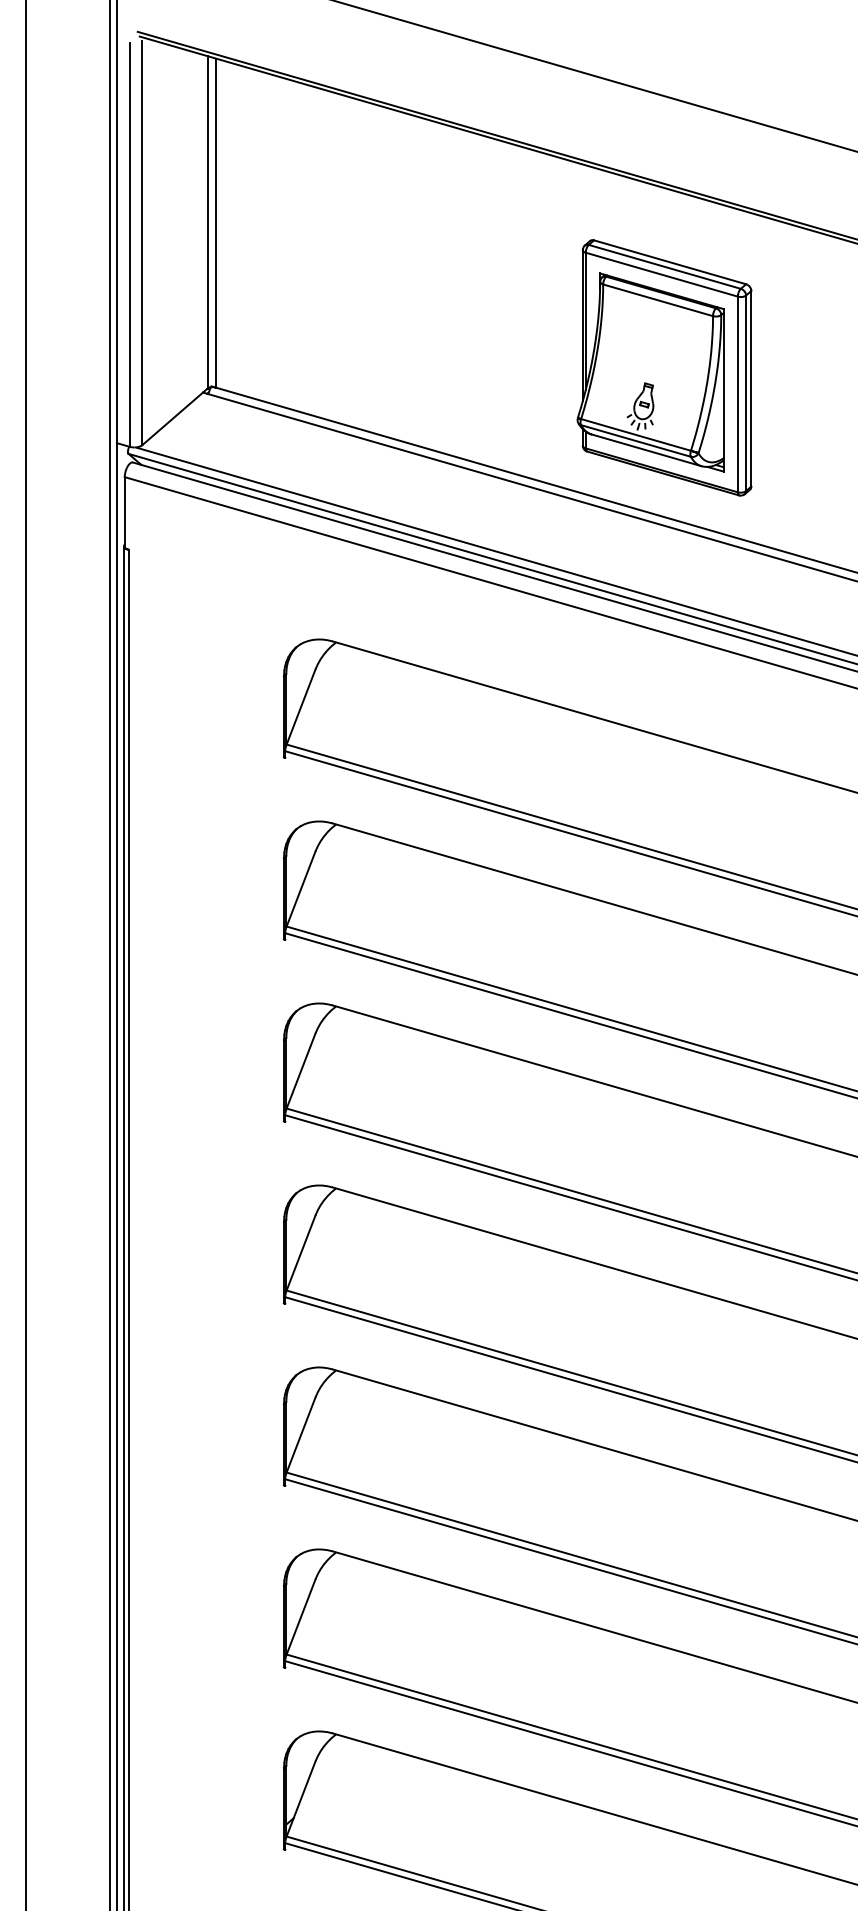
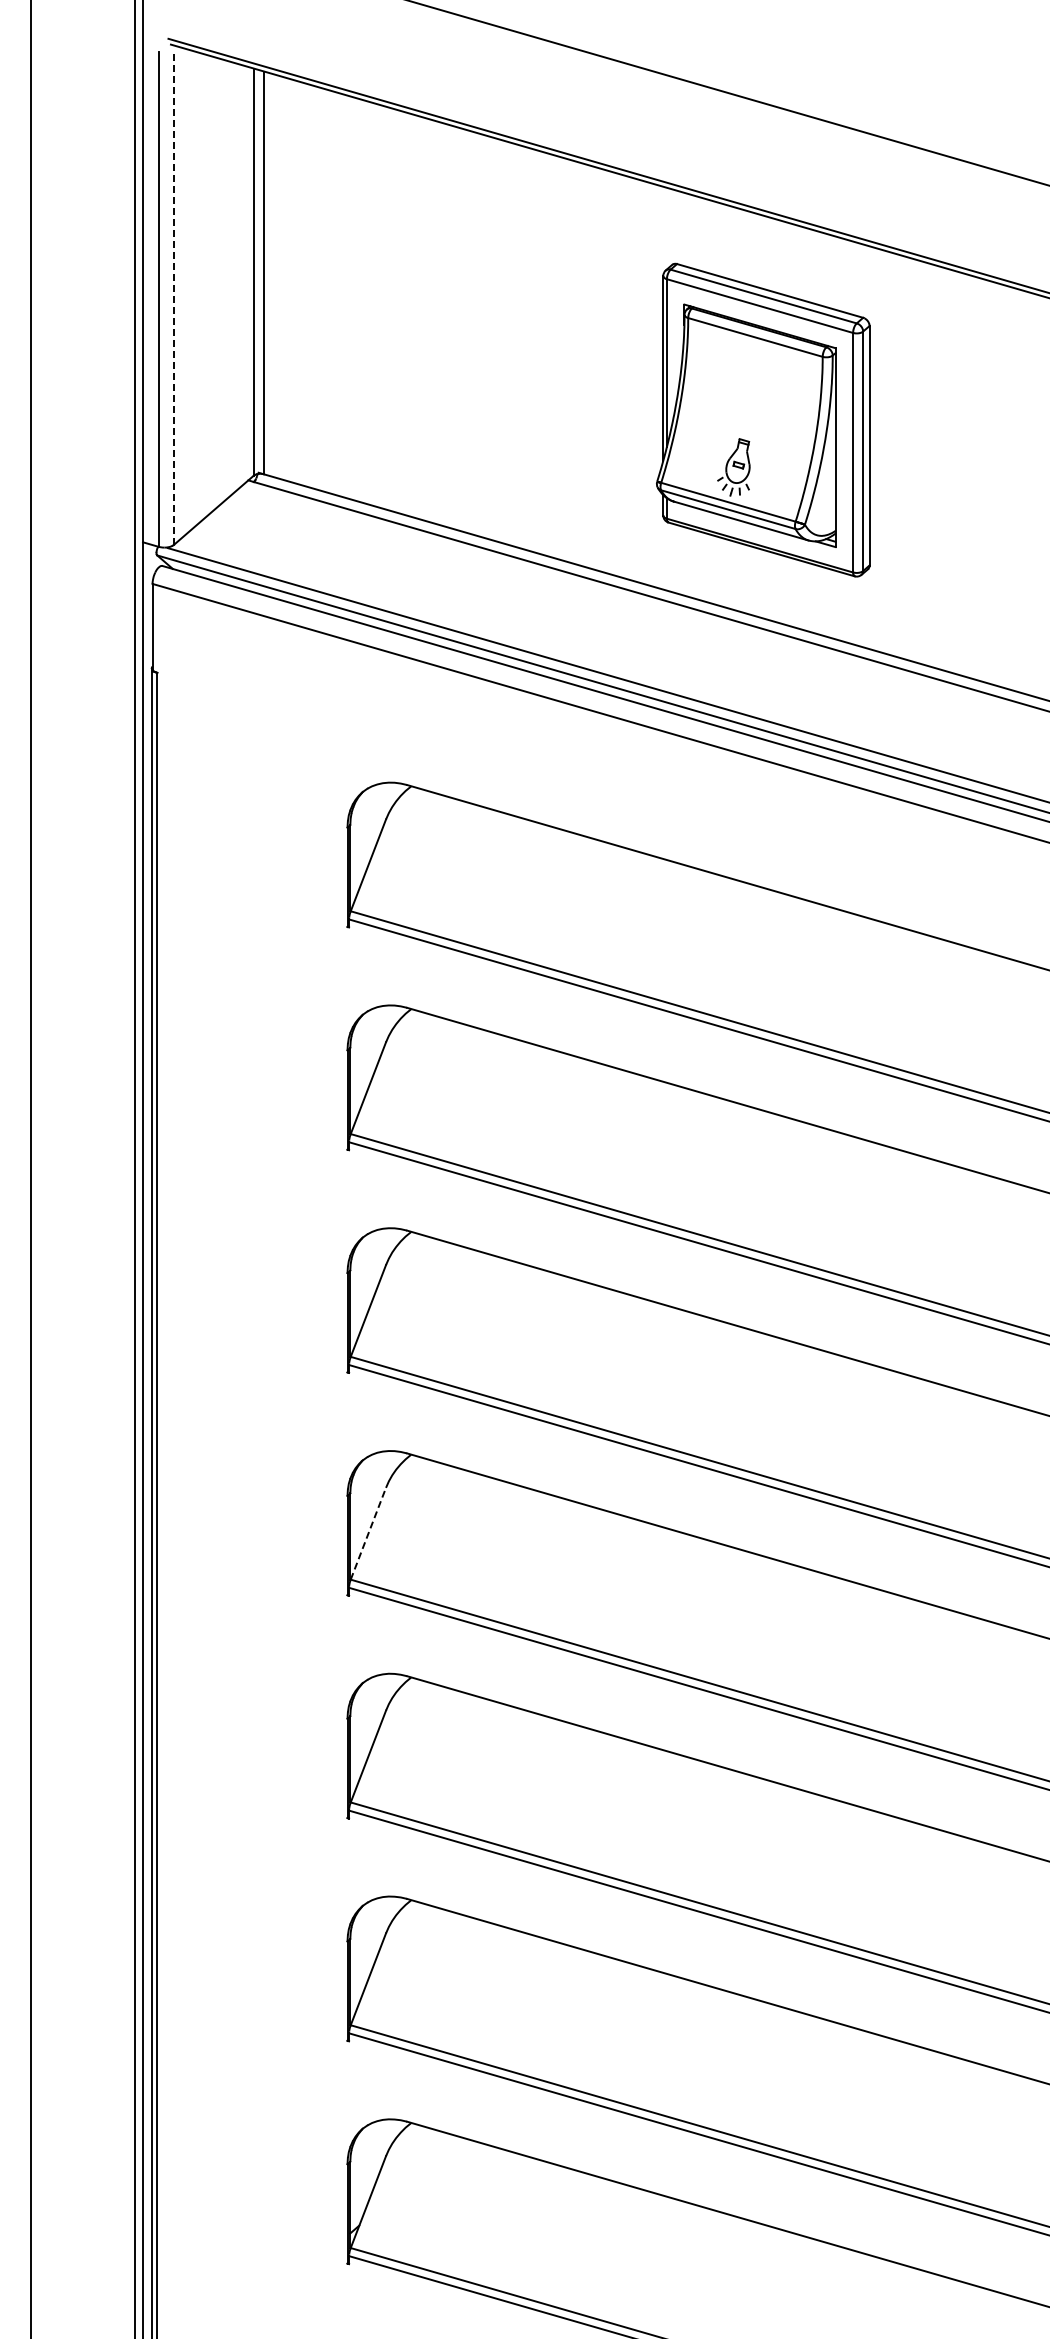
line: (141, 242) -> (173, 296), solid -> dashed
part: (664, 367) -> (763, 419), moved
line: (301, 1252) -> (368, 1533), solid -> dashed

